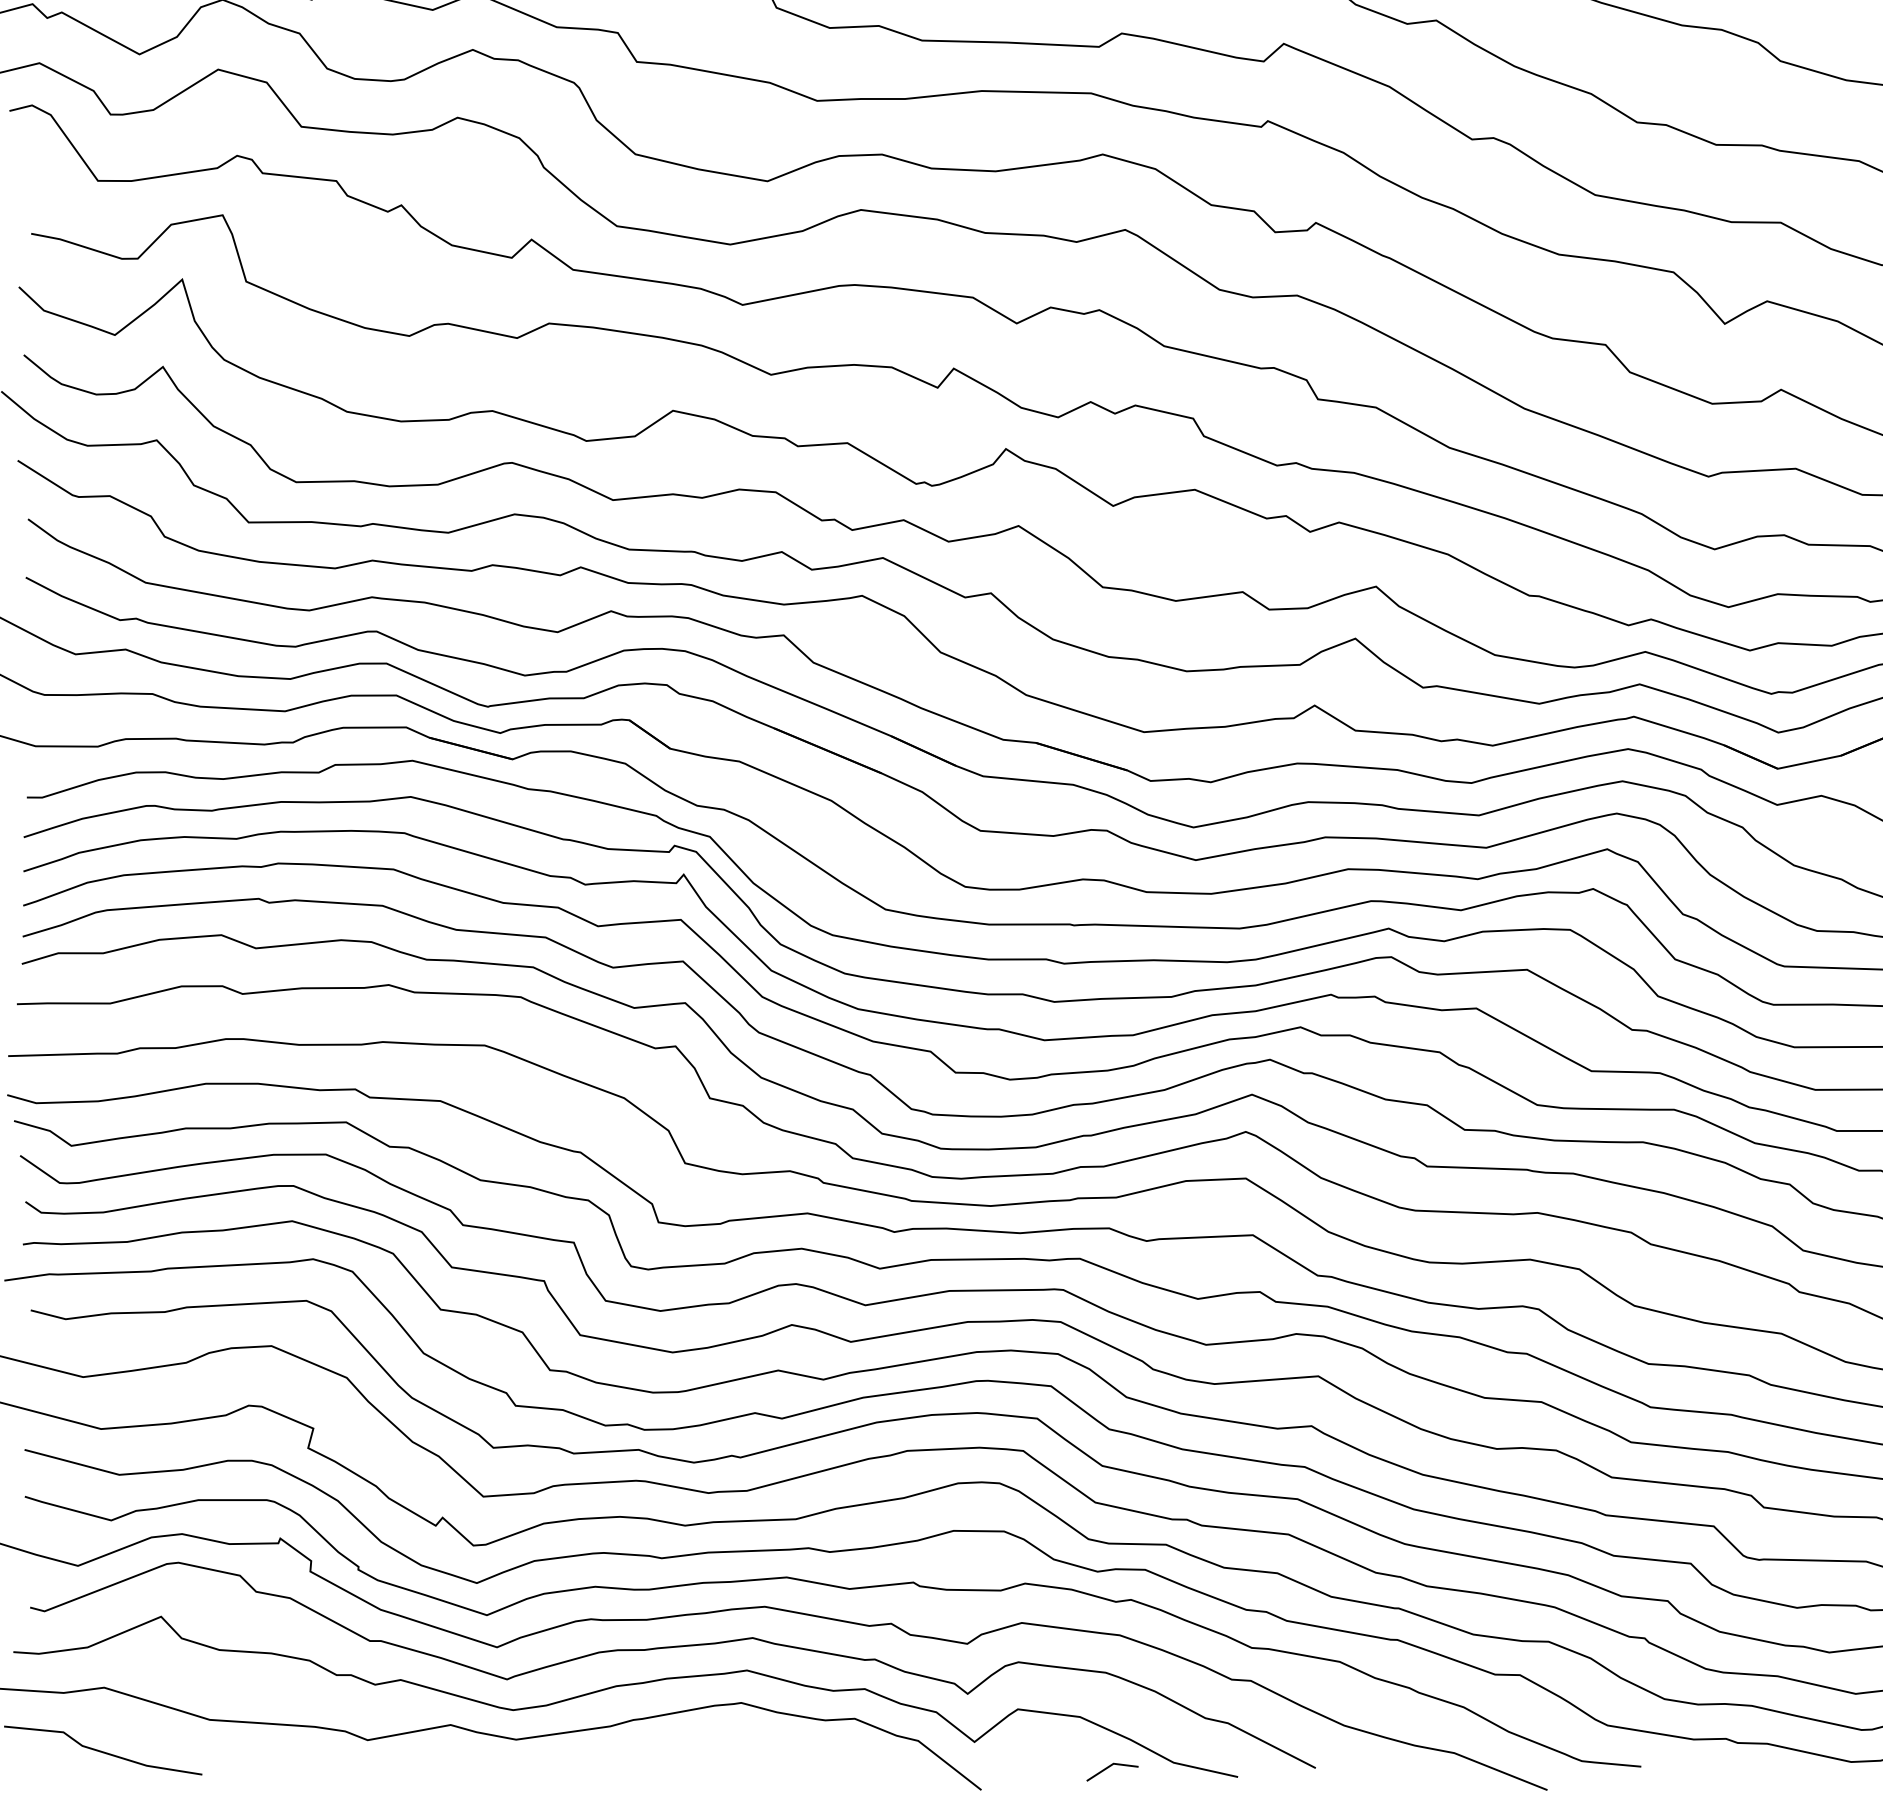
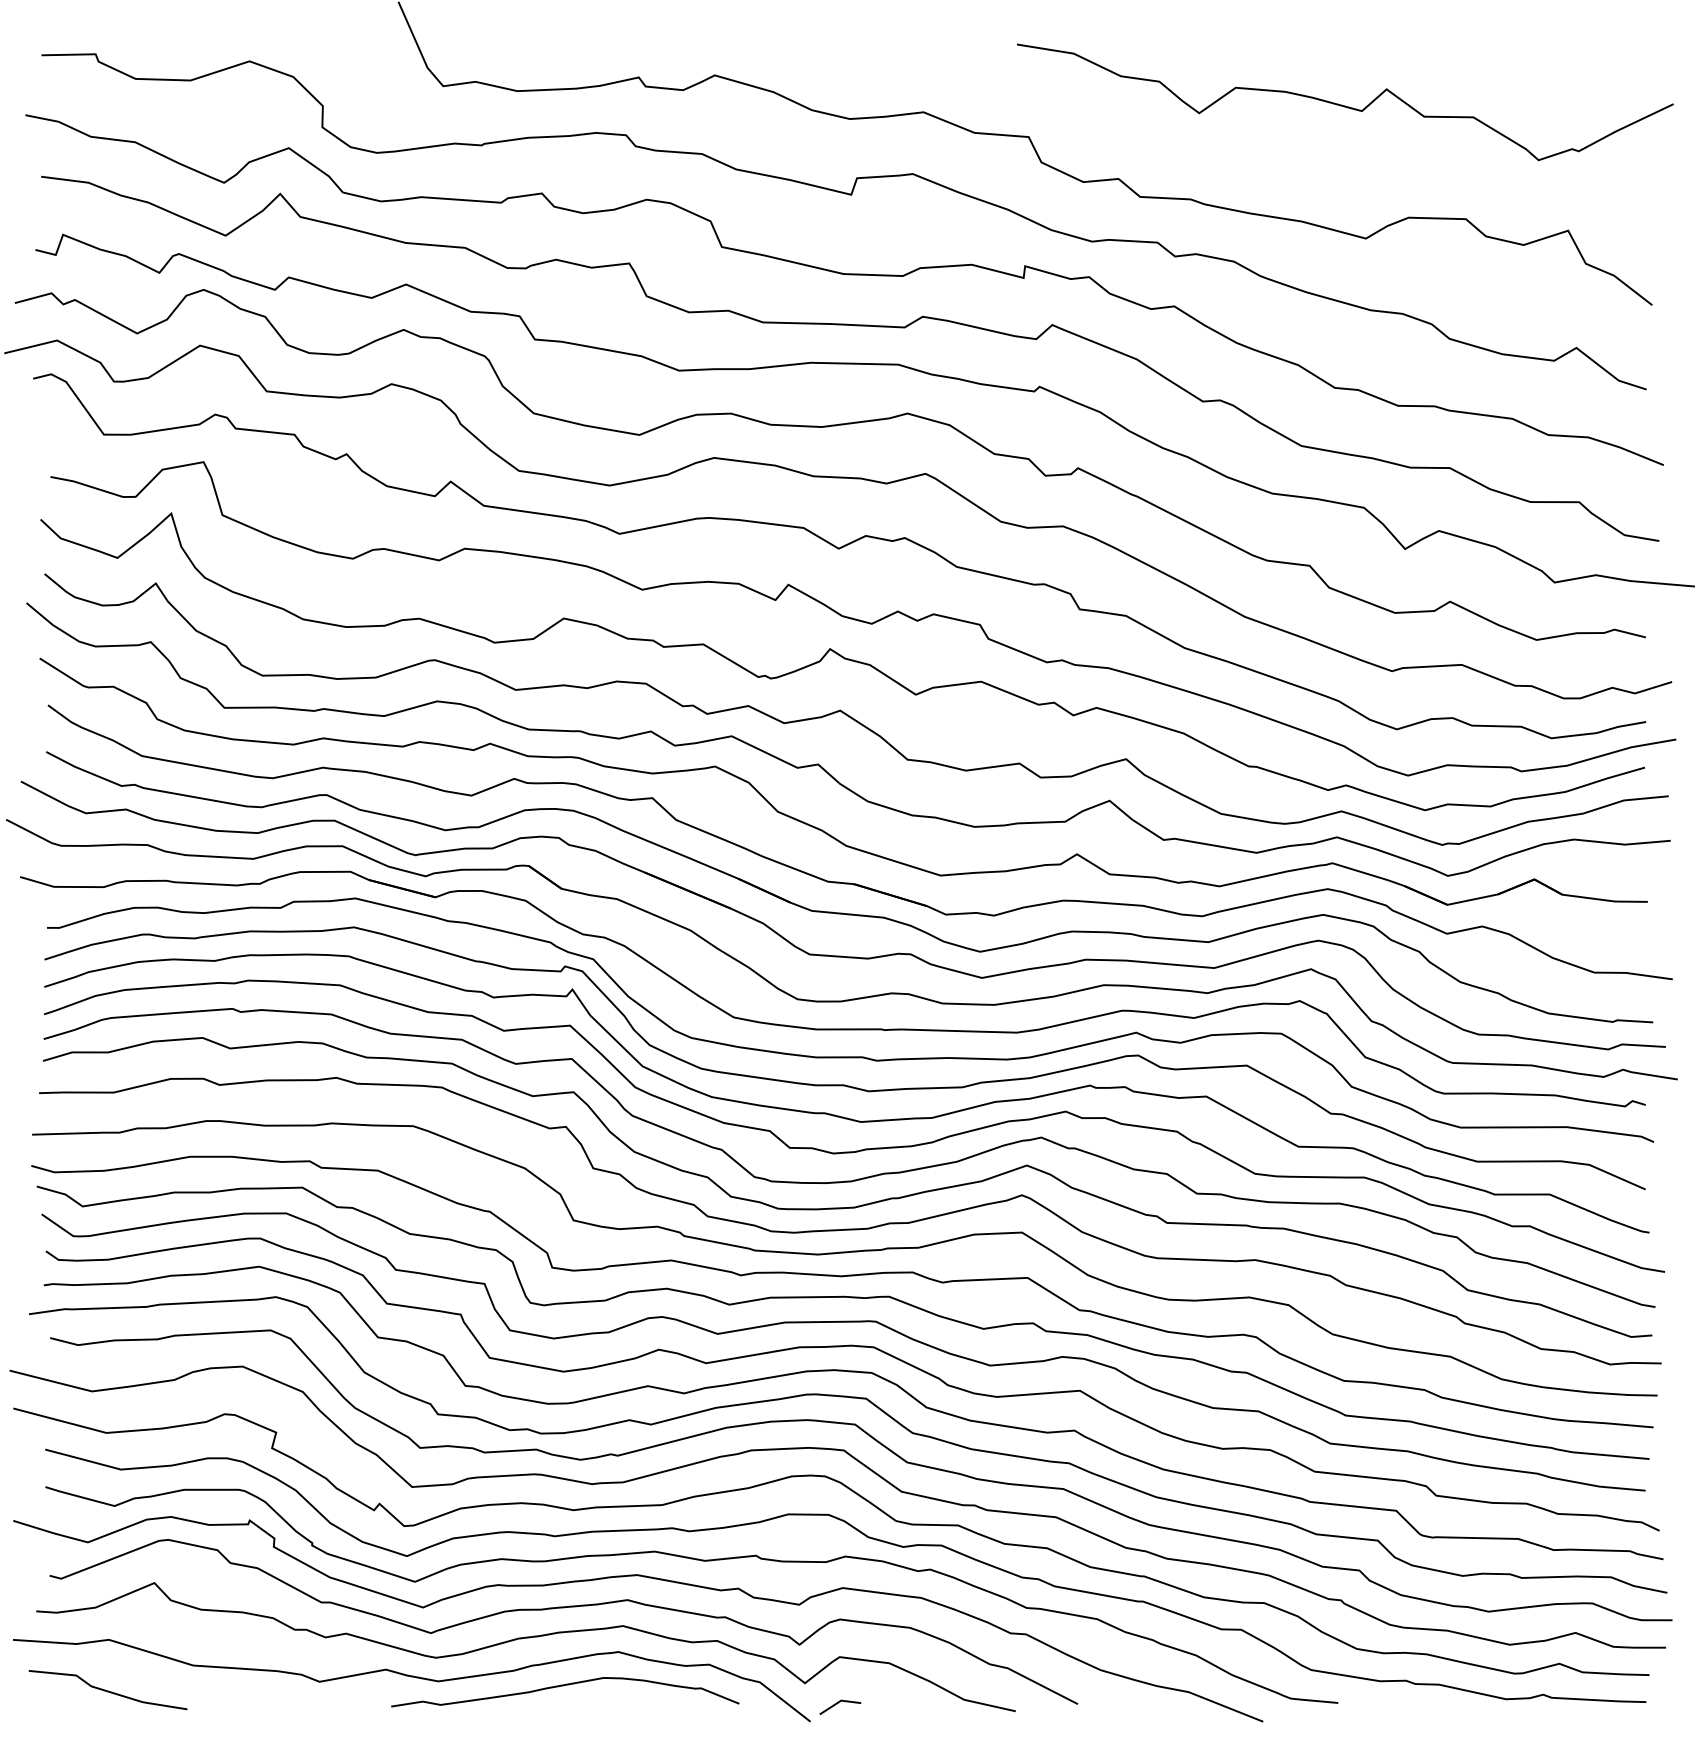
curve: (672, 1746) -> (563, 1686), added
line: (1110, 1767) -> (838, 1703), moved

